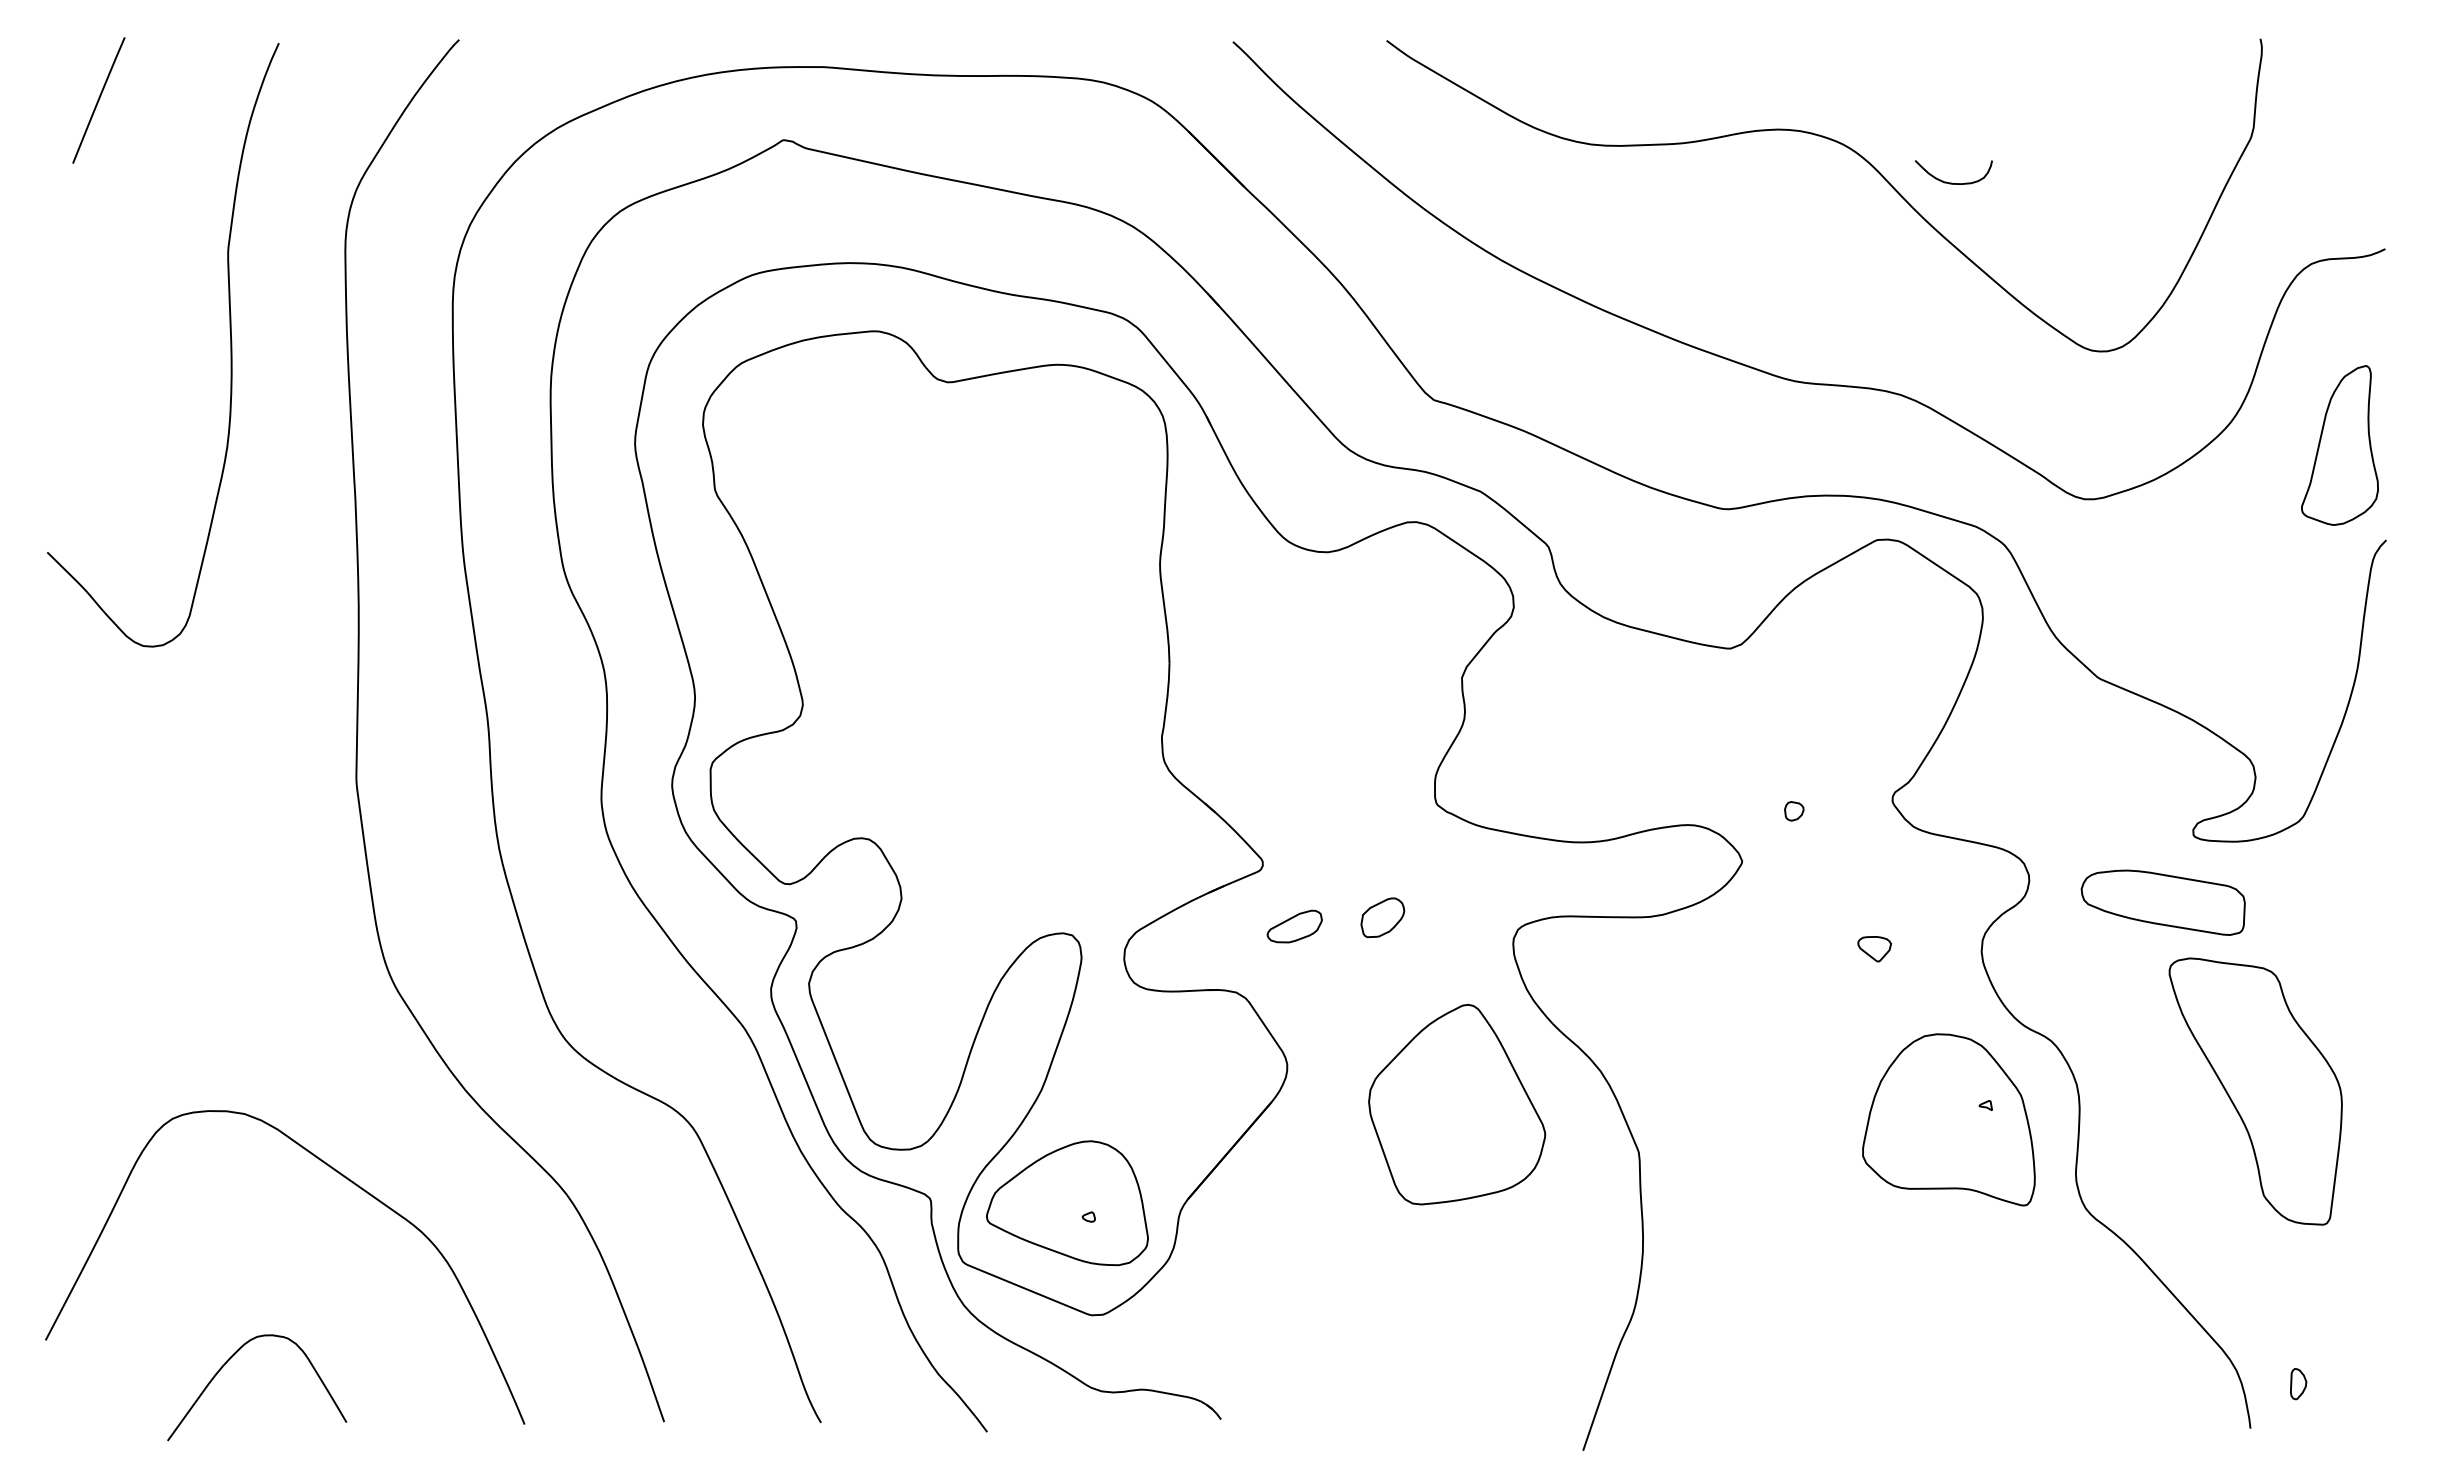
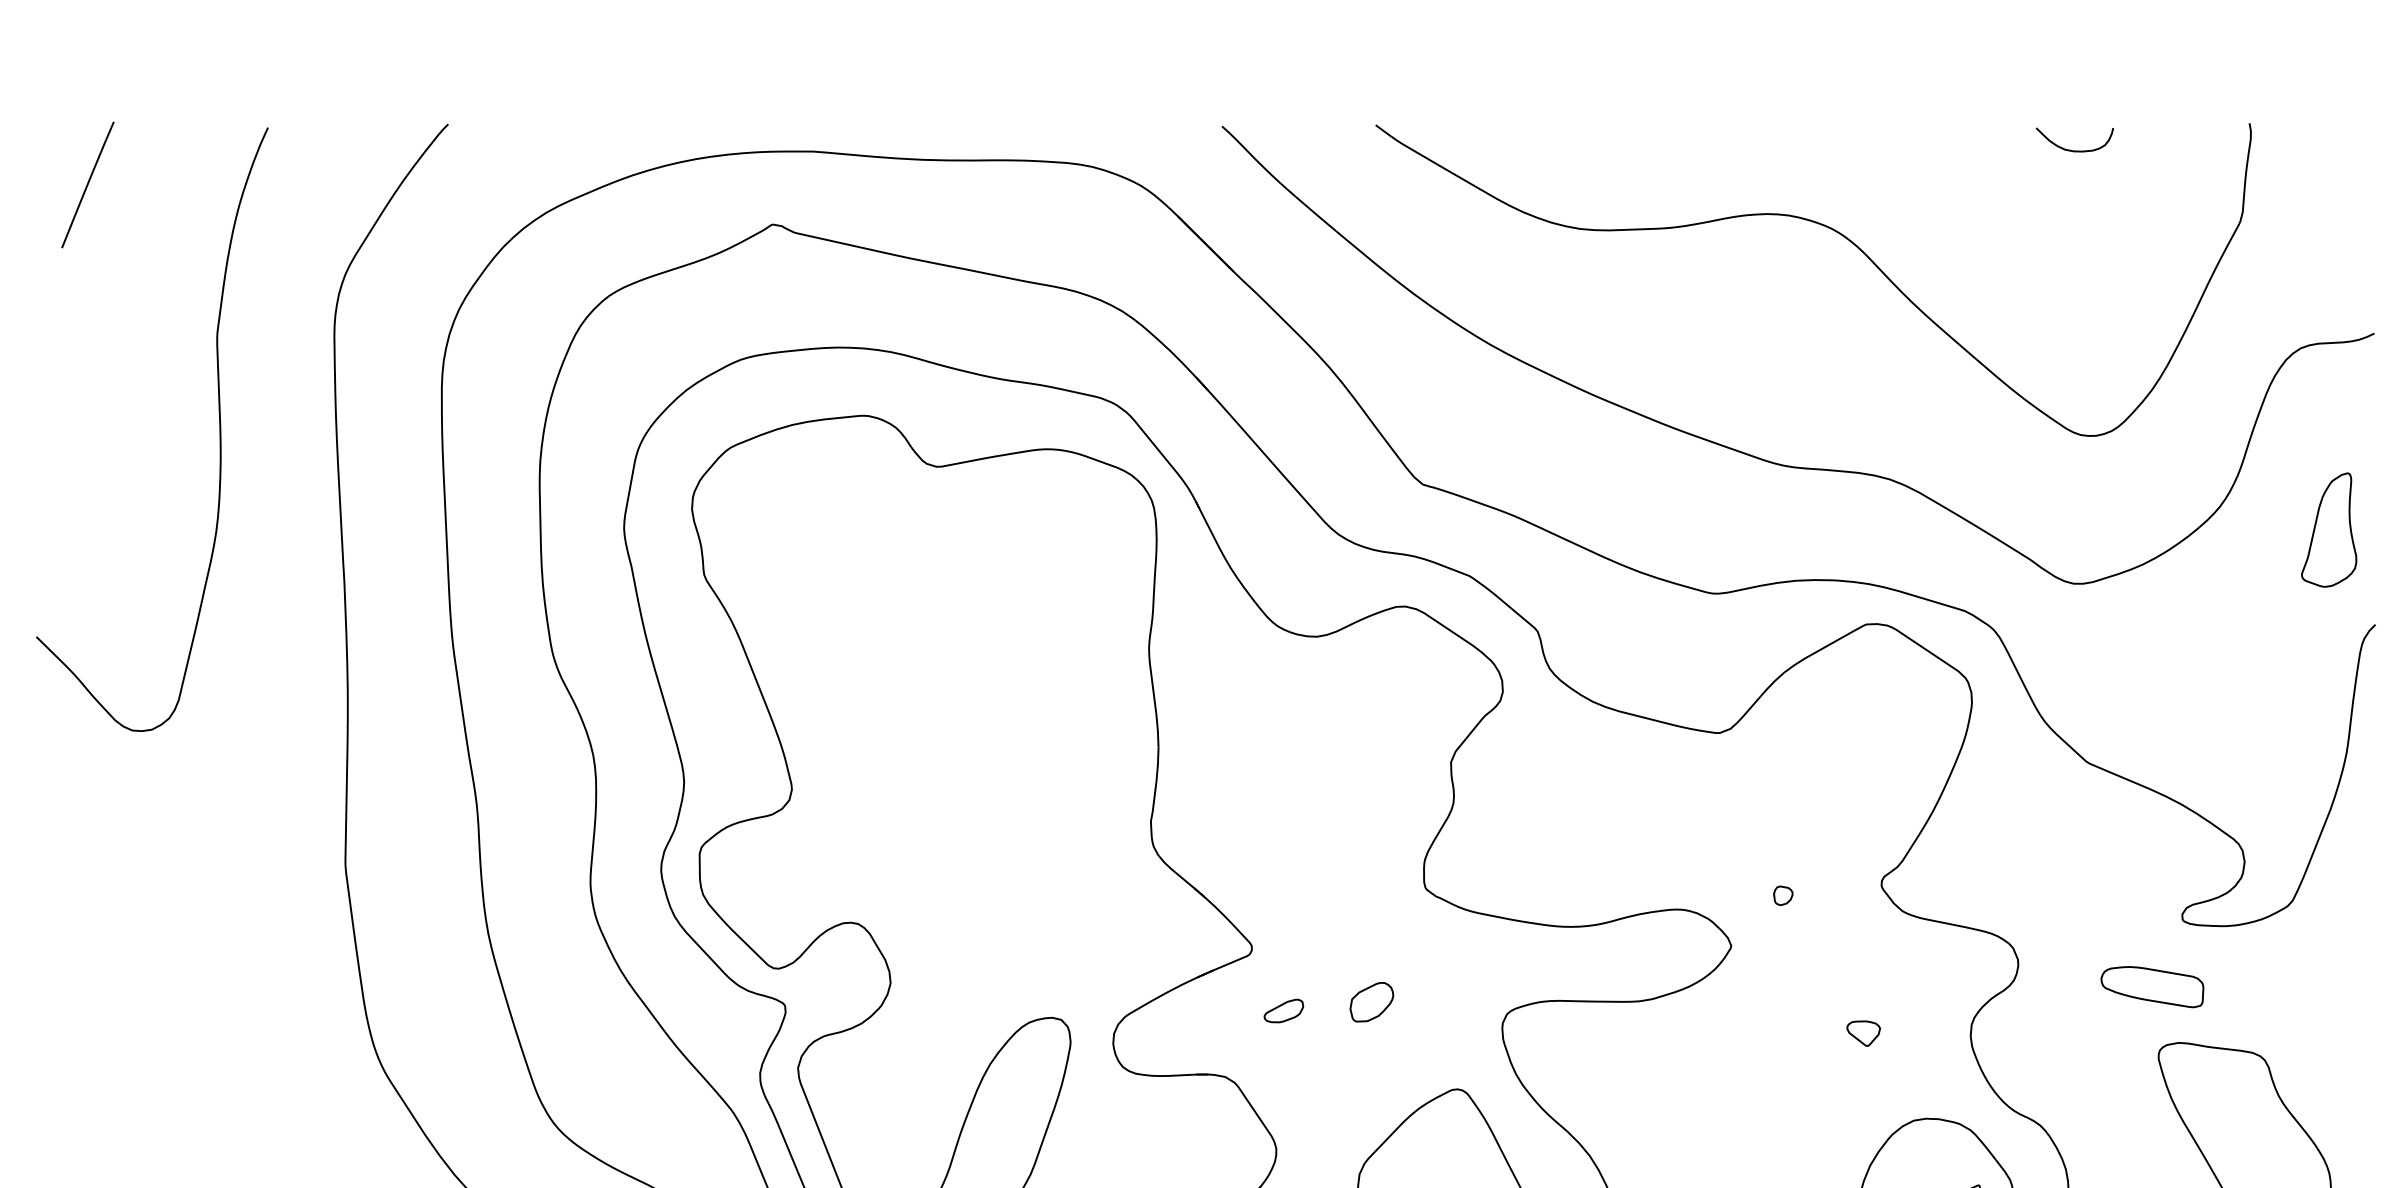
curve: (1952, 182) -> (2073, 149), moved
part: (2340, 445) -> (2329, 529), size x0.71
part: (2163, 902) -> (2152, 986), size x0.62
part: (1294, 926) -> (1283, 1010), size x0.71

